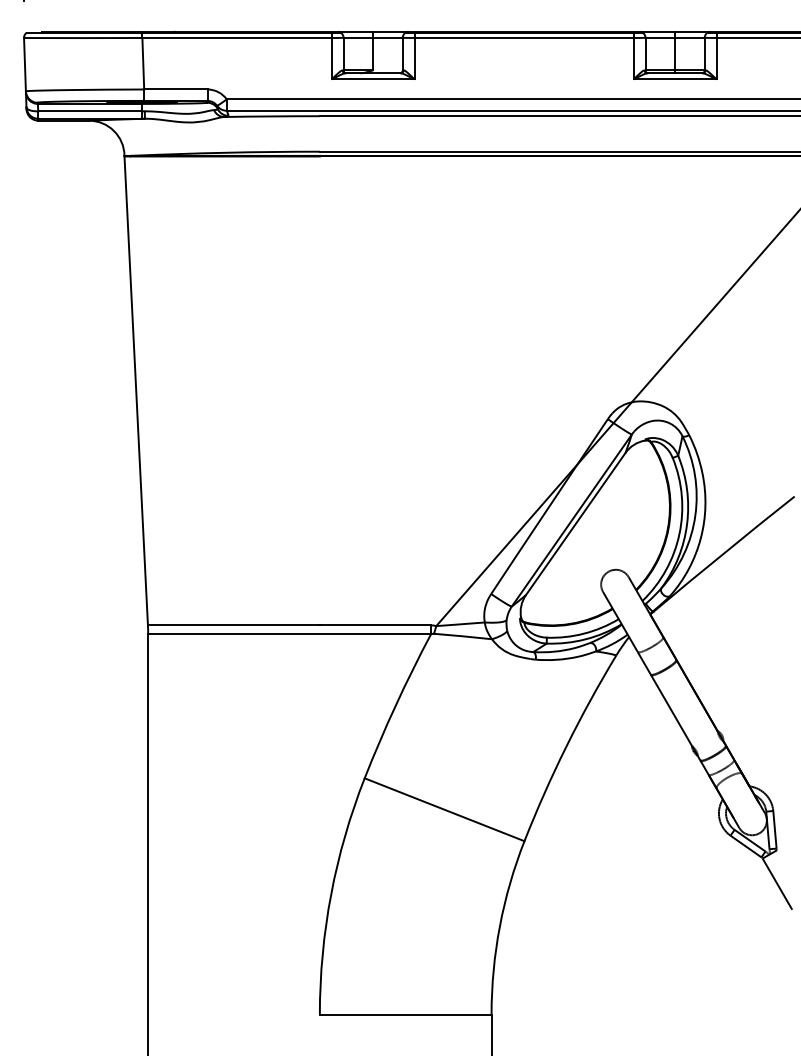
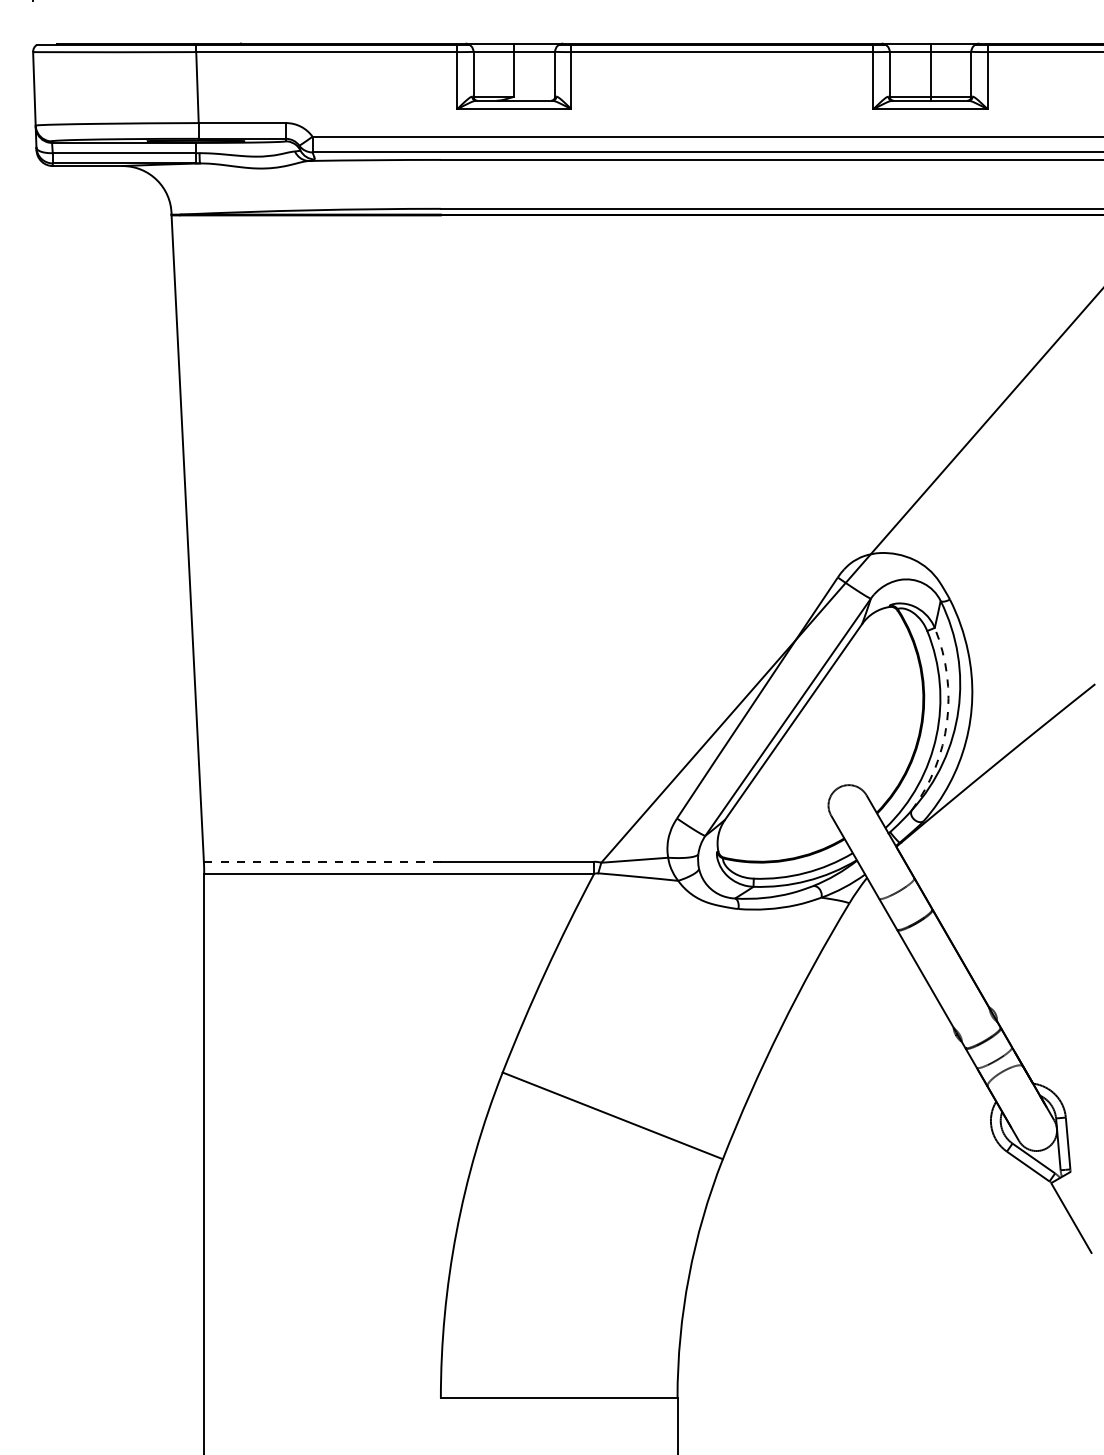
arc: (687, 524) -> (947, 722), solid -> dashed
line: (233, 625) -> (321, 861), solid -> dashed

